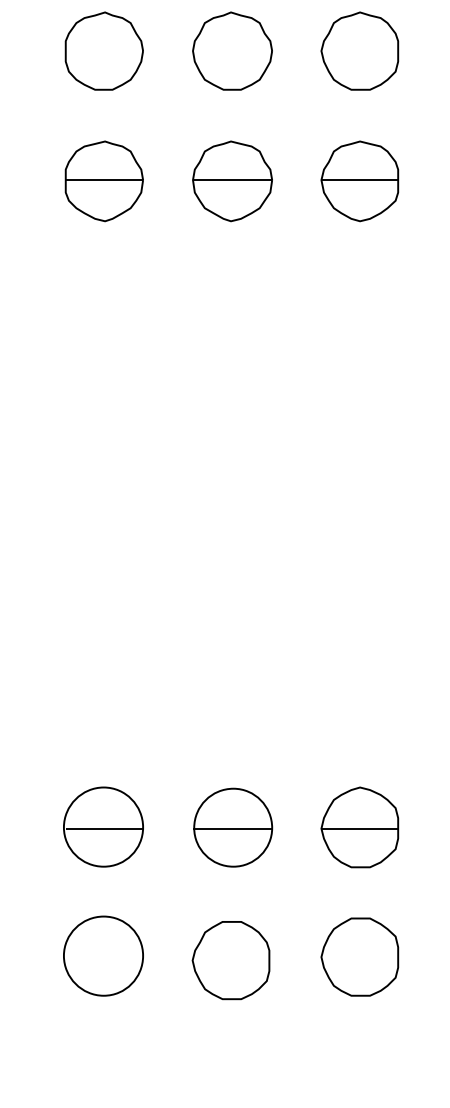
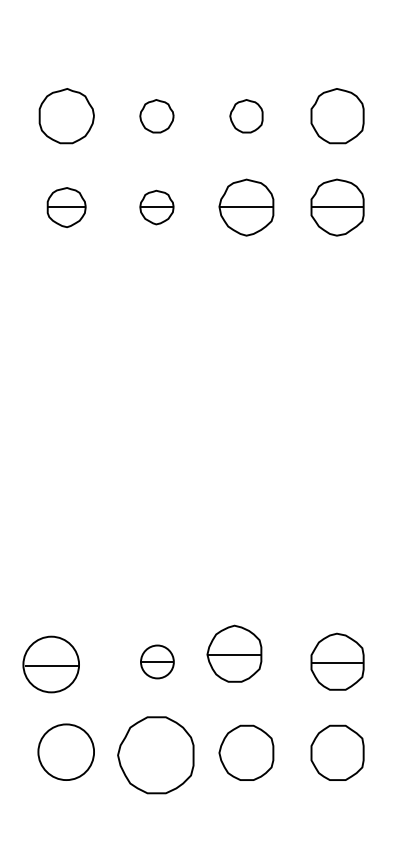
part: (231, 51) -> (156, 116), size x0.6
part: (359, 51) -> (246, 116), size x0.6
part: (103, 181) -> (66, 207), size x0.7
part: (231, 181) -> (156, 207), size x0.6
part: (102, 827) -> (50, 664), moved
part: (233, 827) -> (157, 661), size x0.6
part: (359, 827) -> (234, 653), moved
part: (230, 960) -> (155, 755), size x1.4

